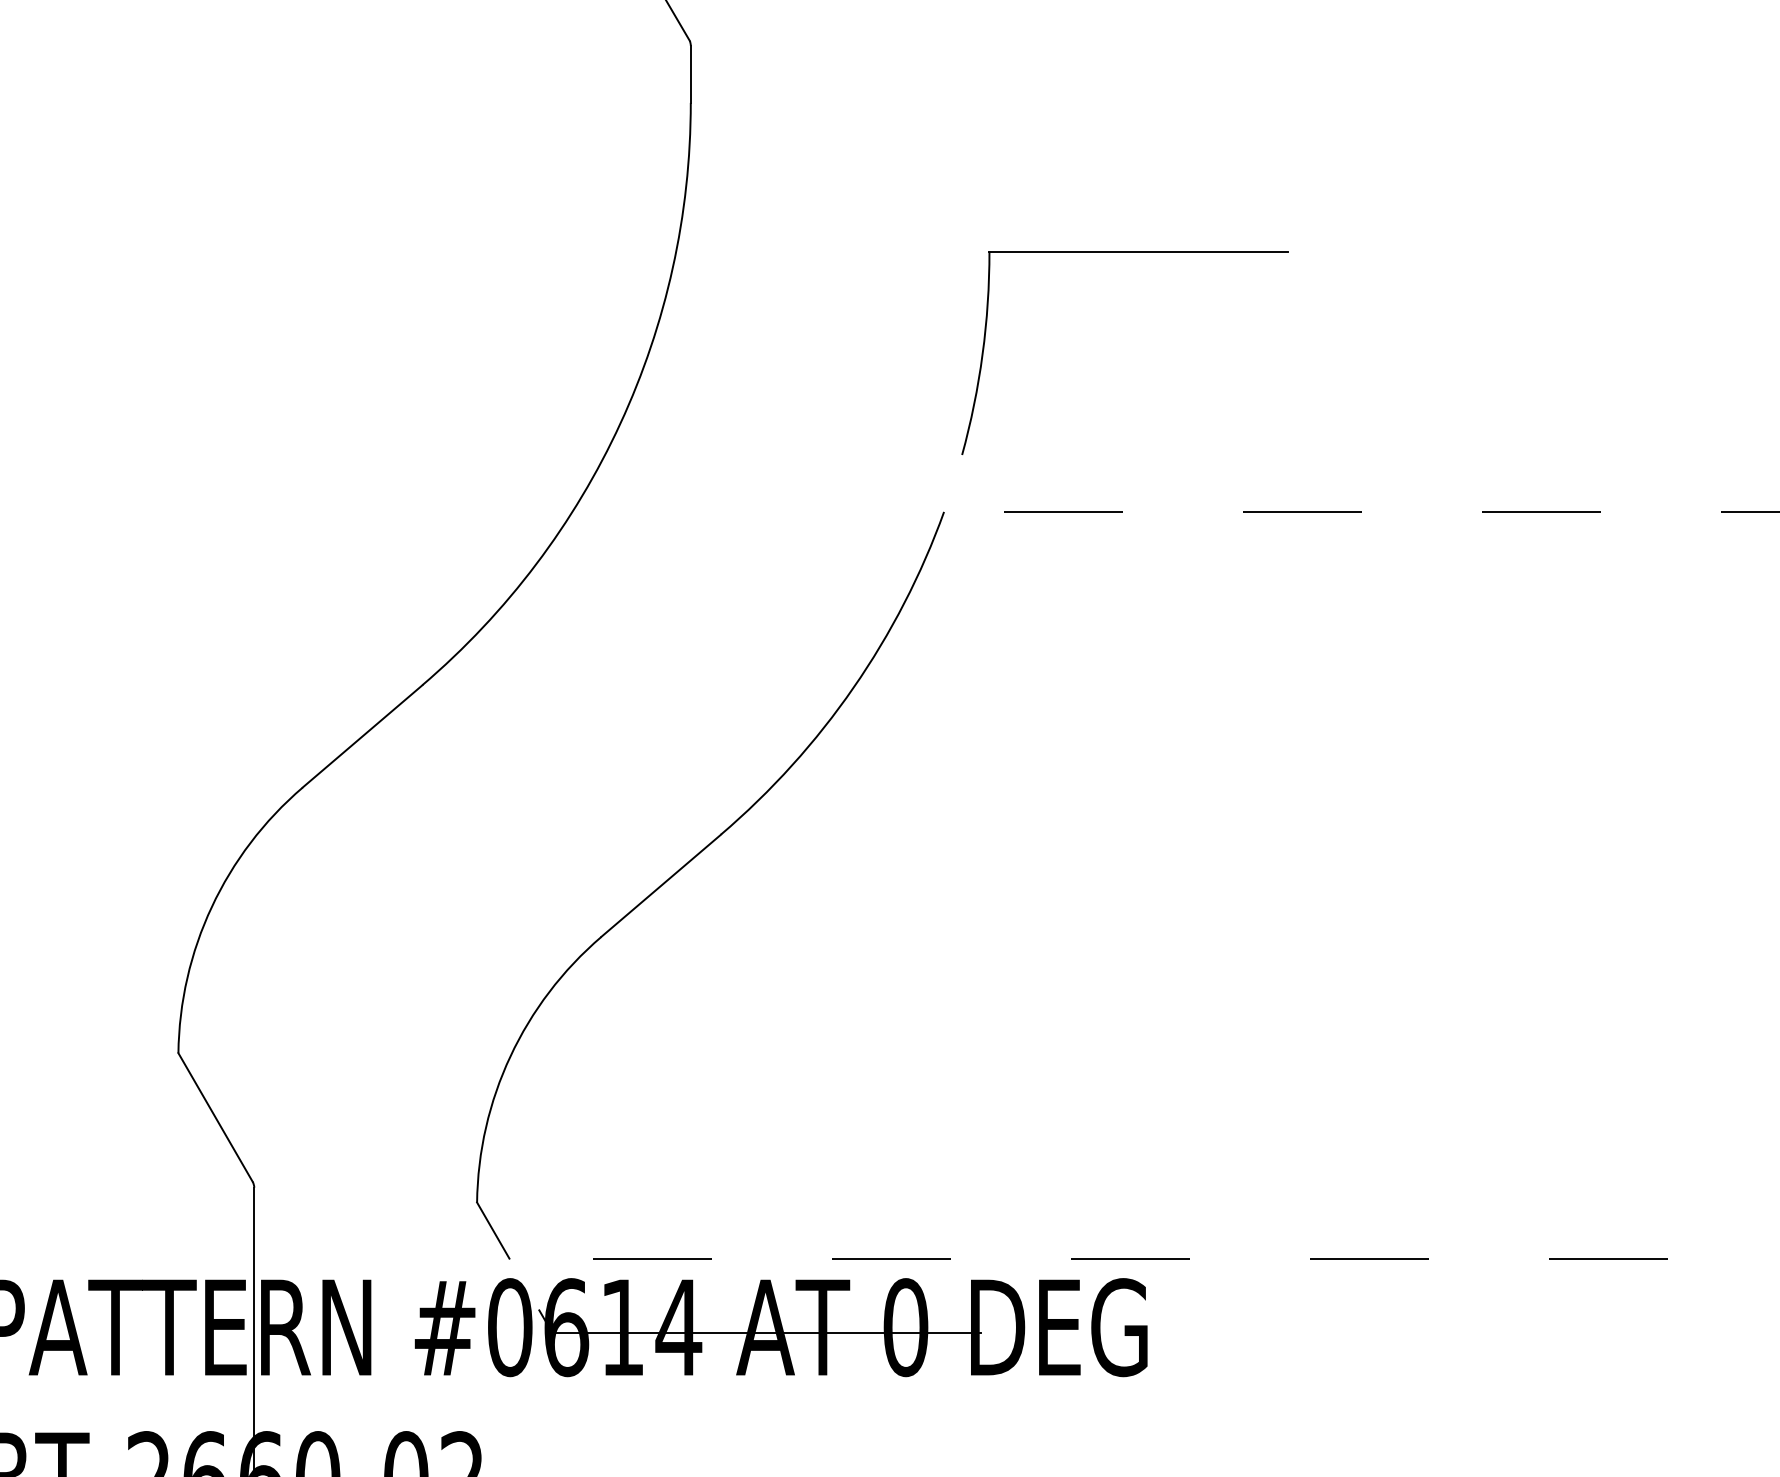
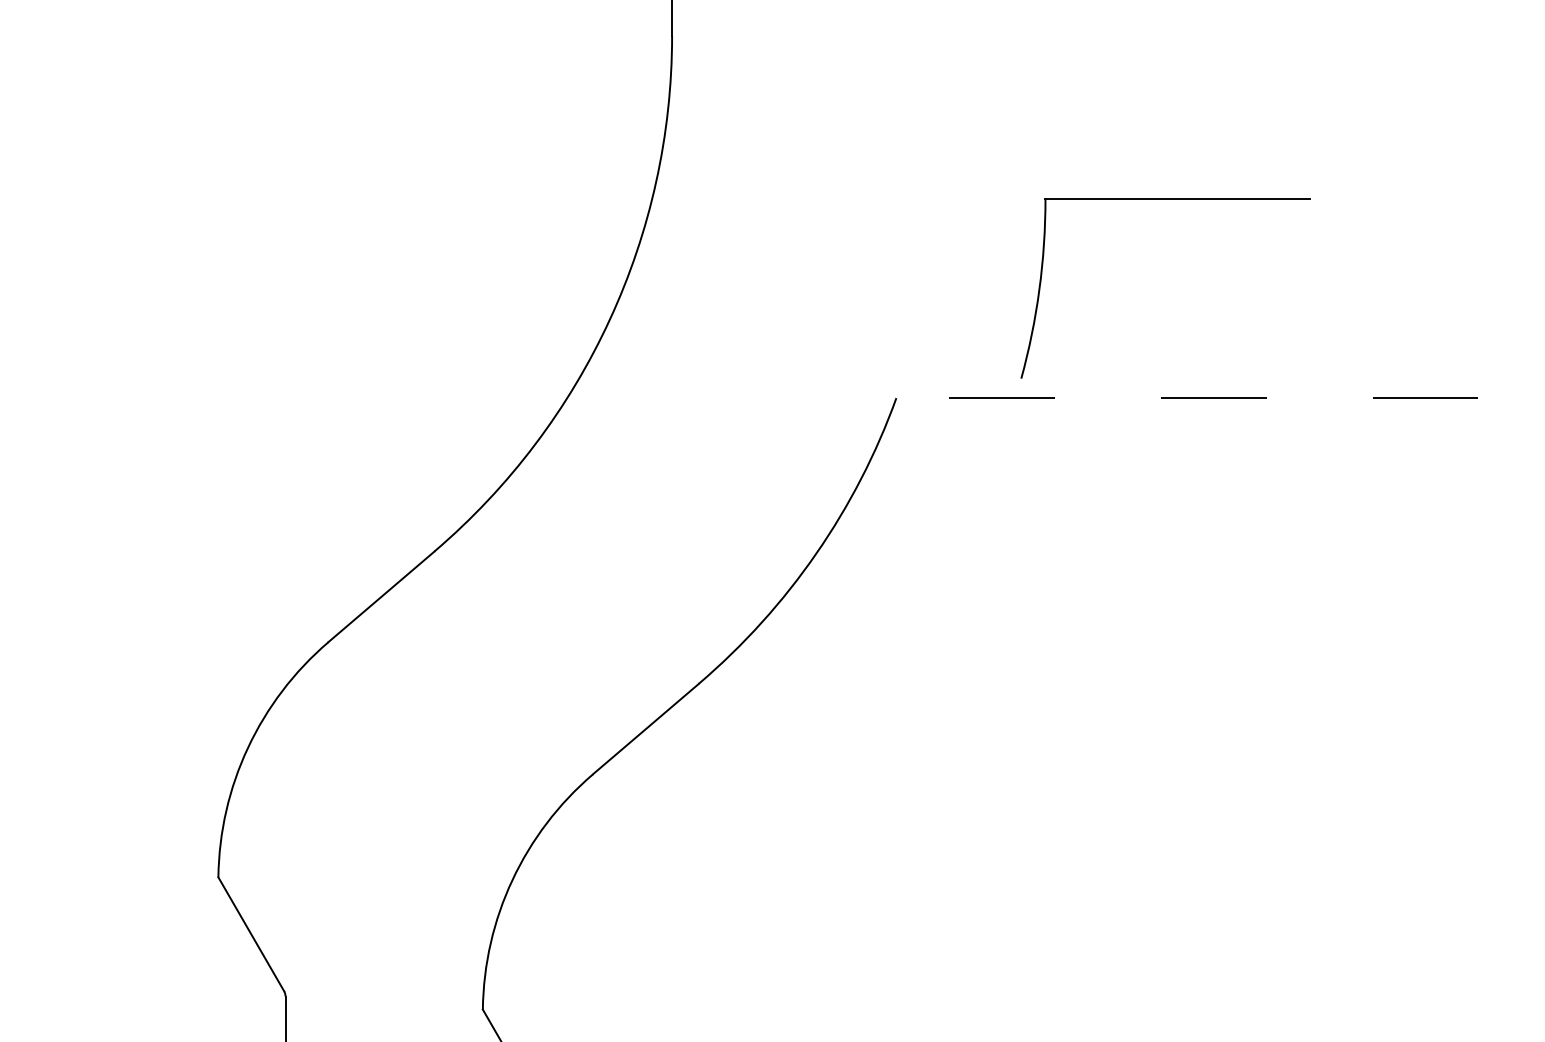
part: (1124, 252) -> (1165, 199), moved

